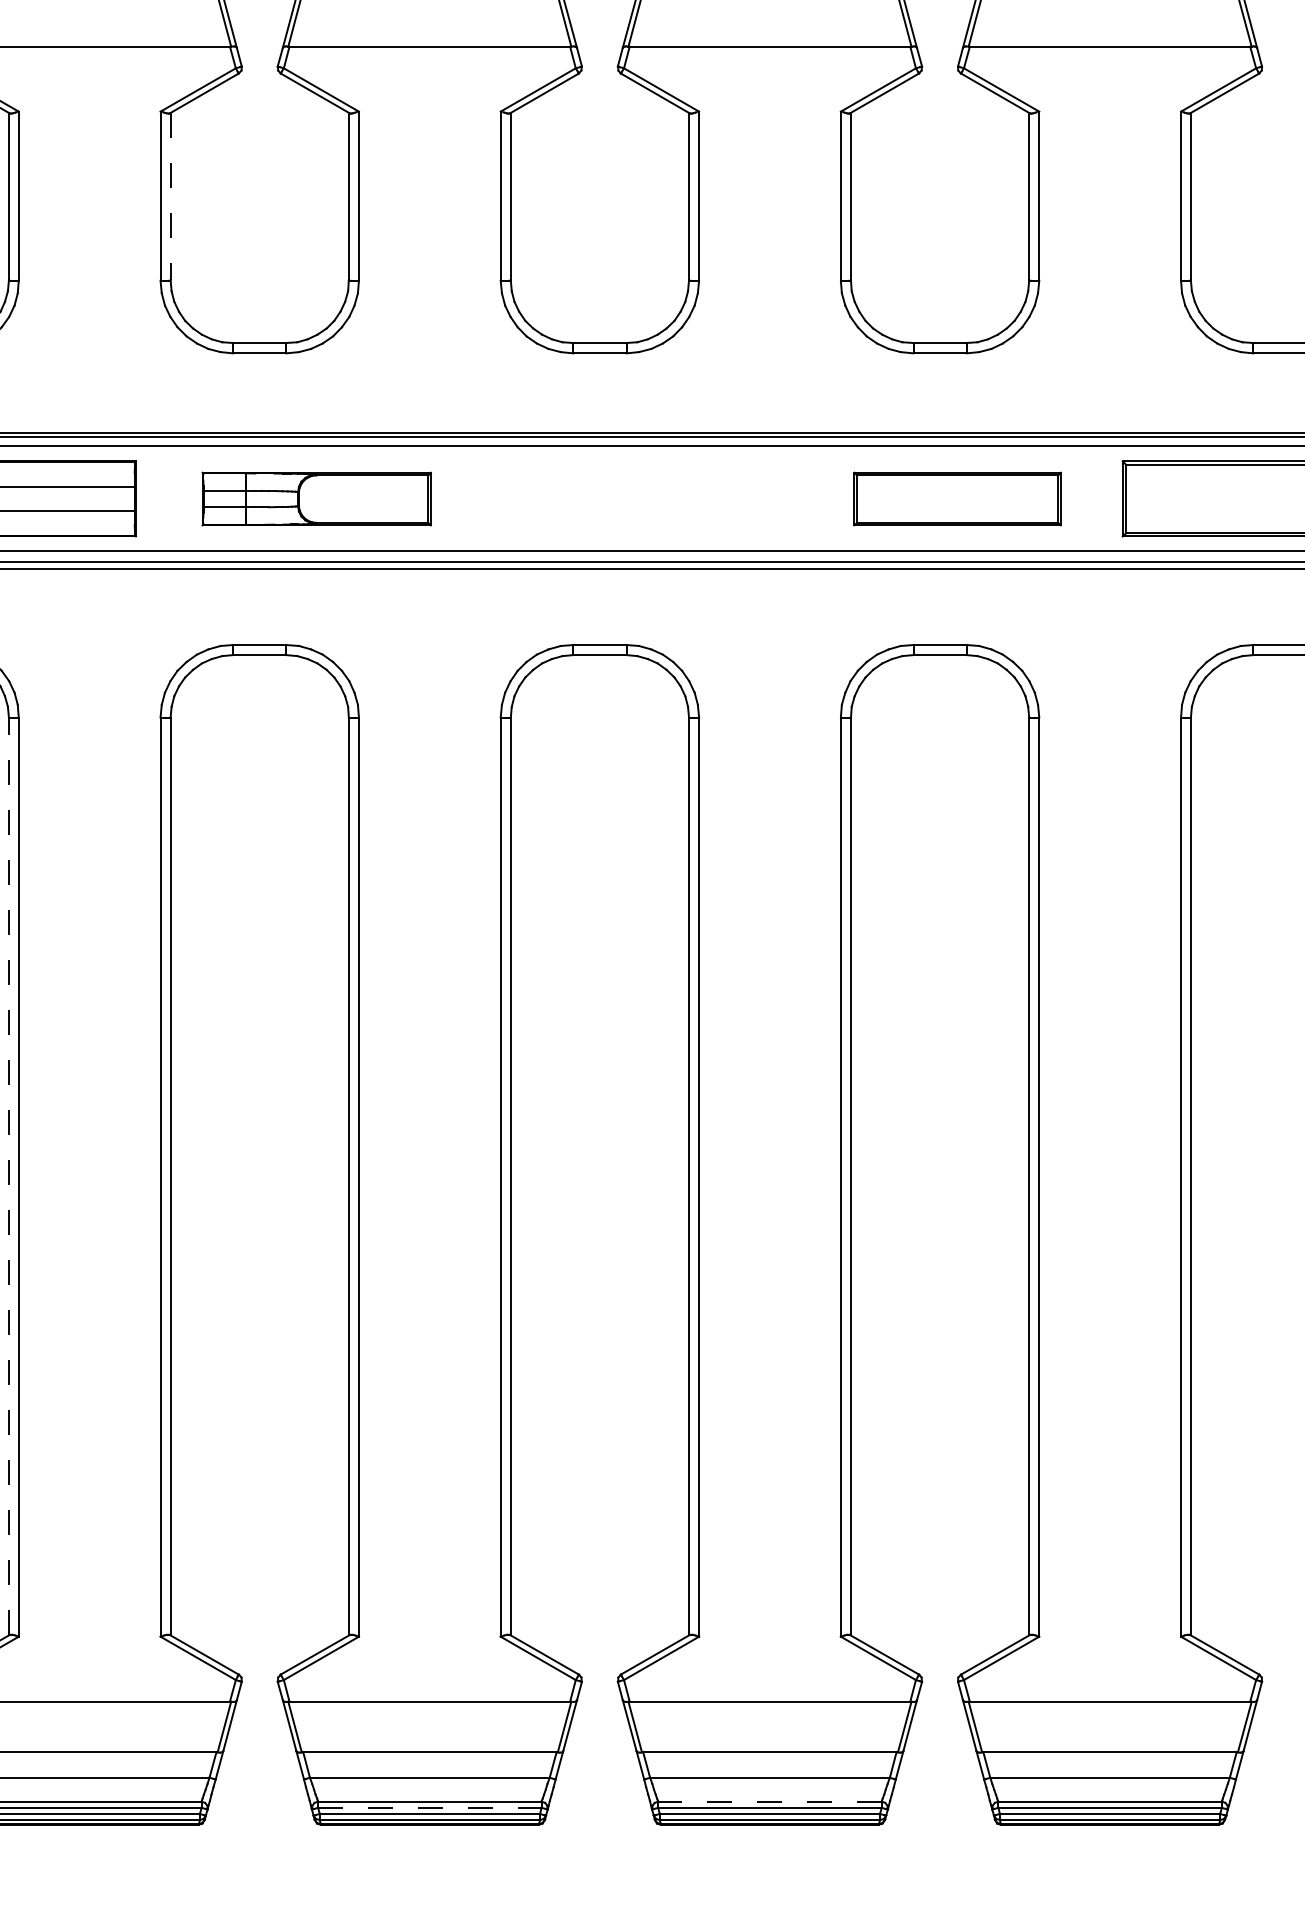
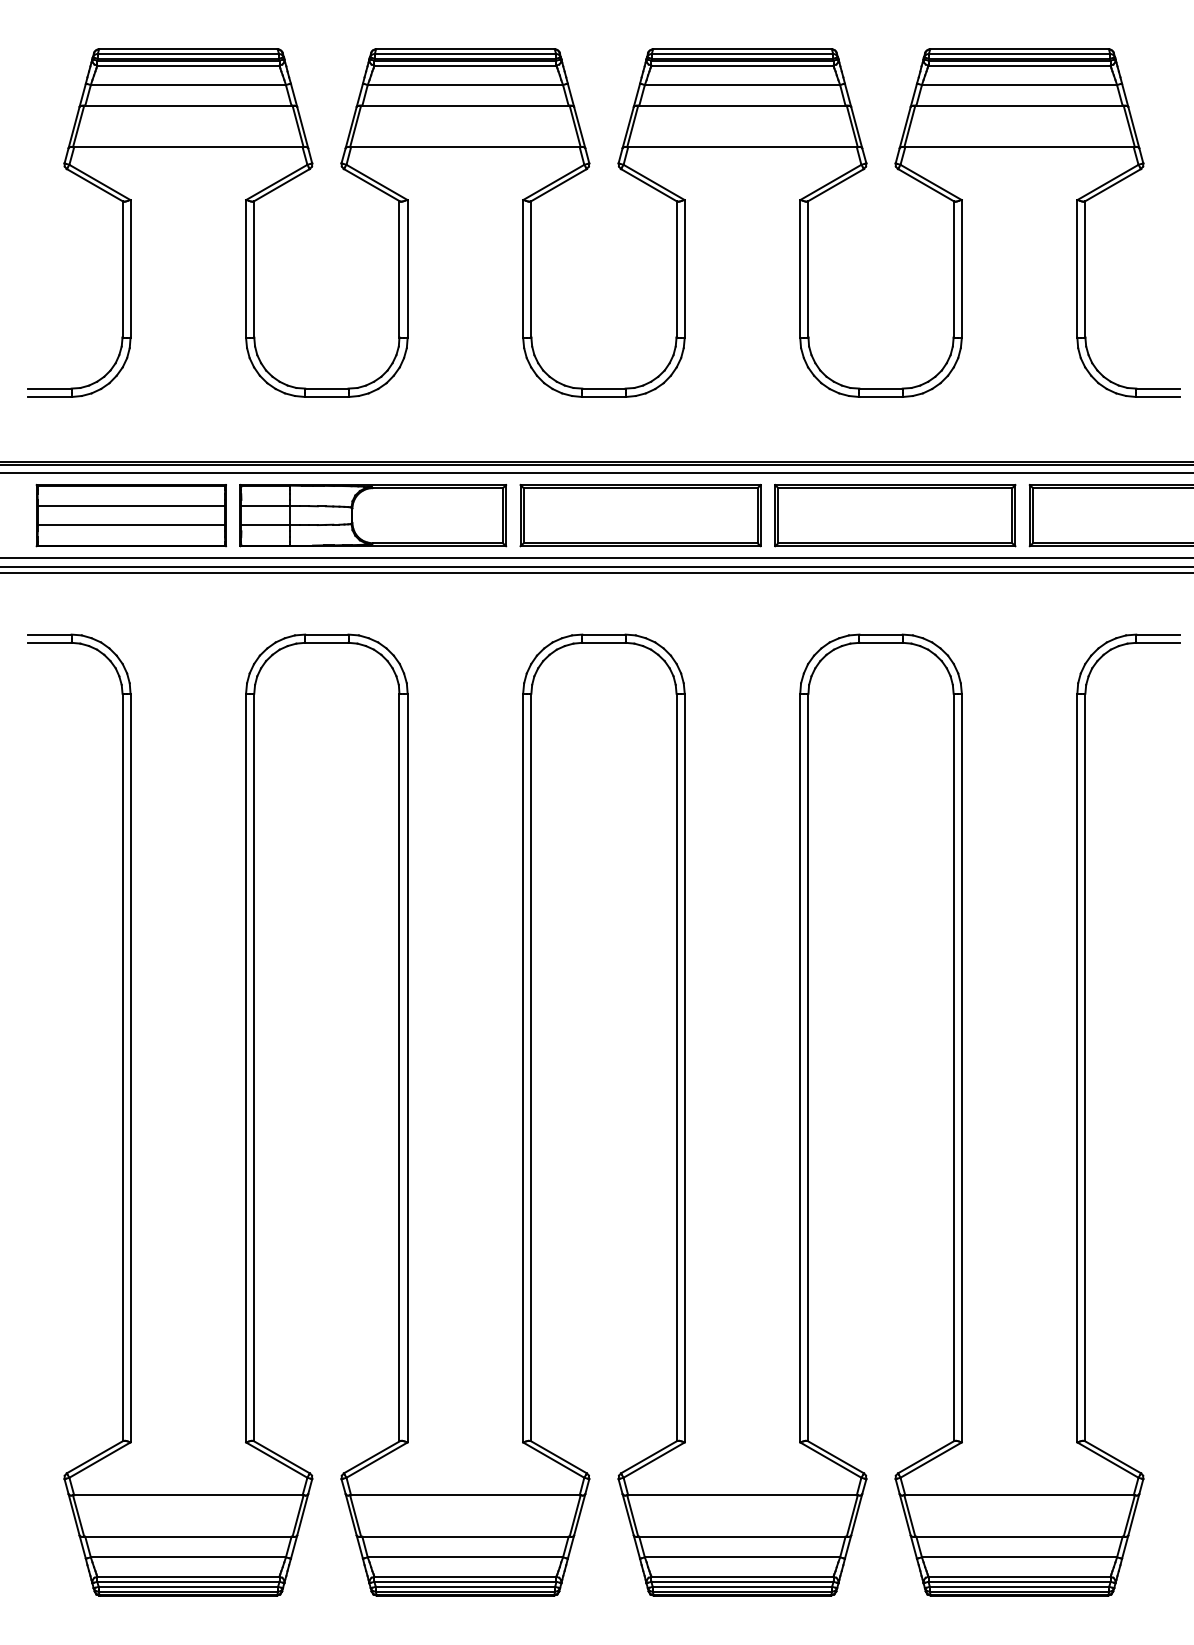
line: (170, 196) -> (254, 269), dashed -> solid
part: (316, 498) -> (373, 515), size x1.43
part: (644, 498) -> (640, 515), added
part: (957, 498) -> (895, 515), size x1.43
line: (8, 1176) -> (122, 1067), dashed -> solid
line: (769, 1801) -> (742, 1576), dashed -> solid
line: (429, 1807) -> (465, 1581), dashed -> solid

